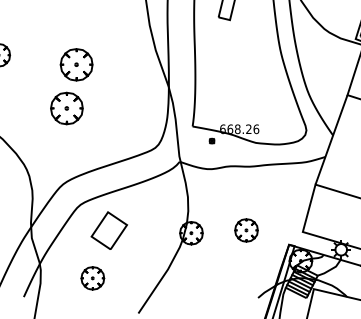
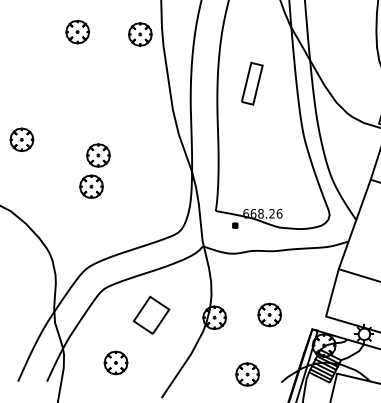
part: (71, 85) -> (94, 170), size x0.71
part: (109, 229) -> (151, 314), moved
part: (224, 289) -> (247, 374), added

